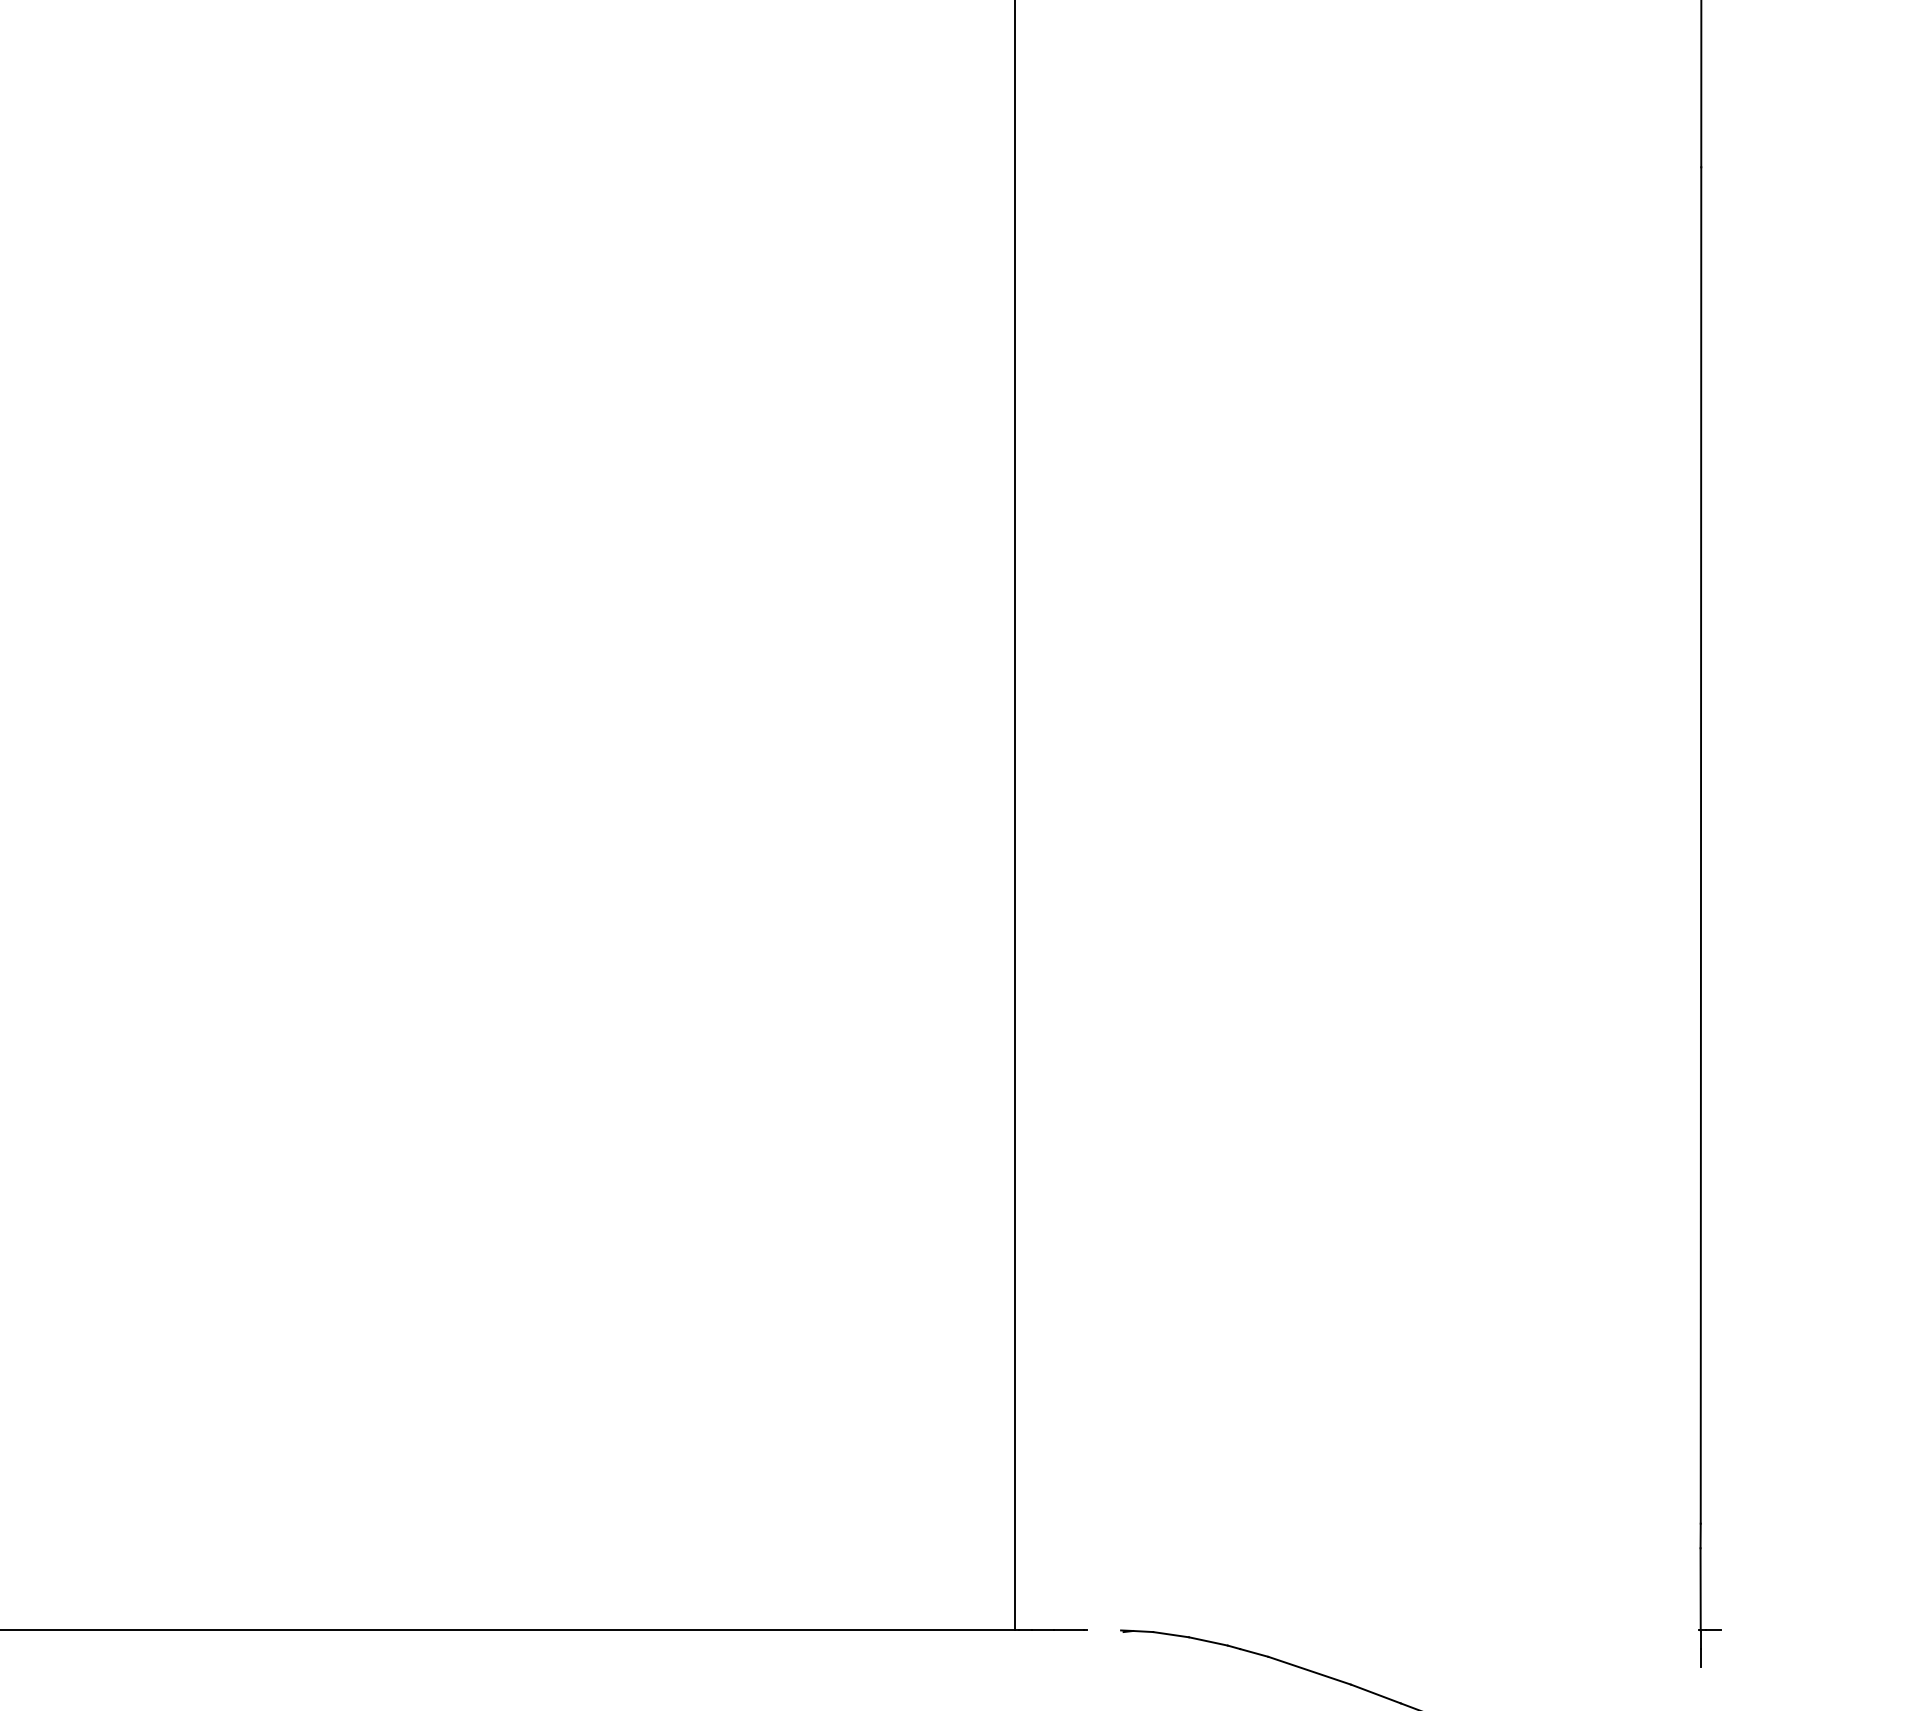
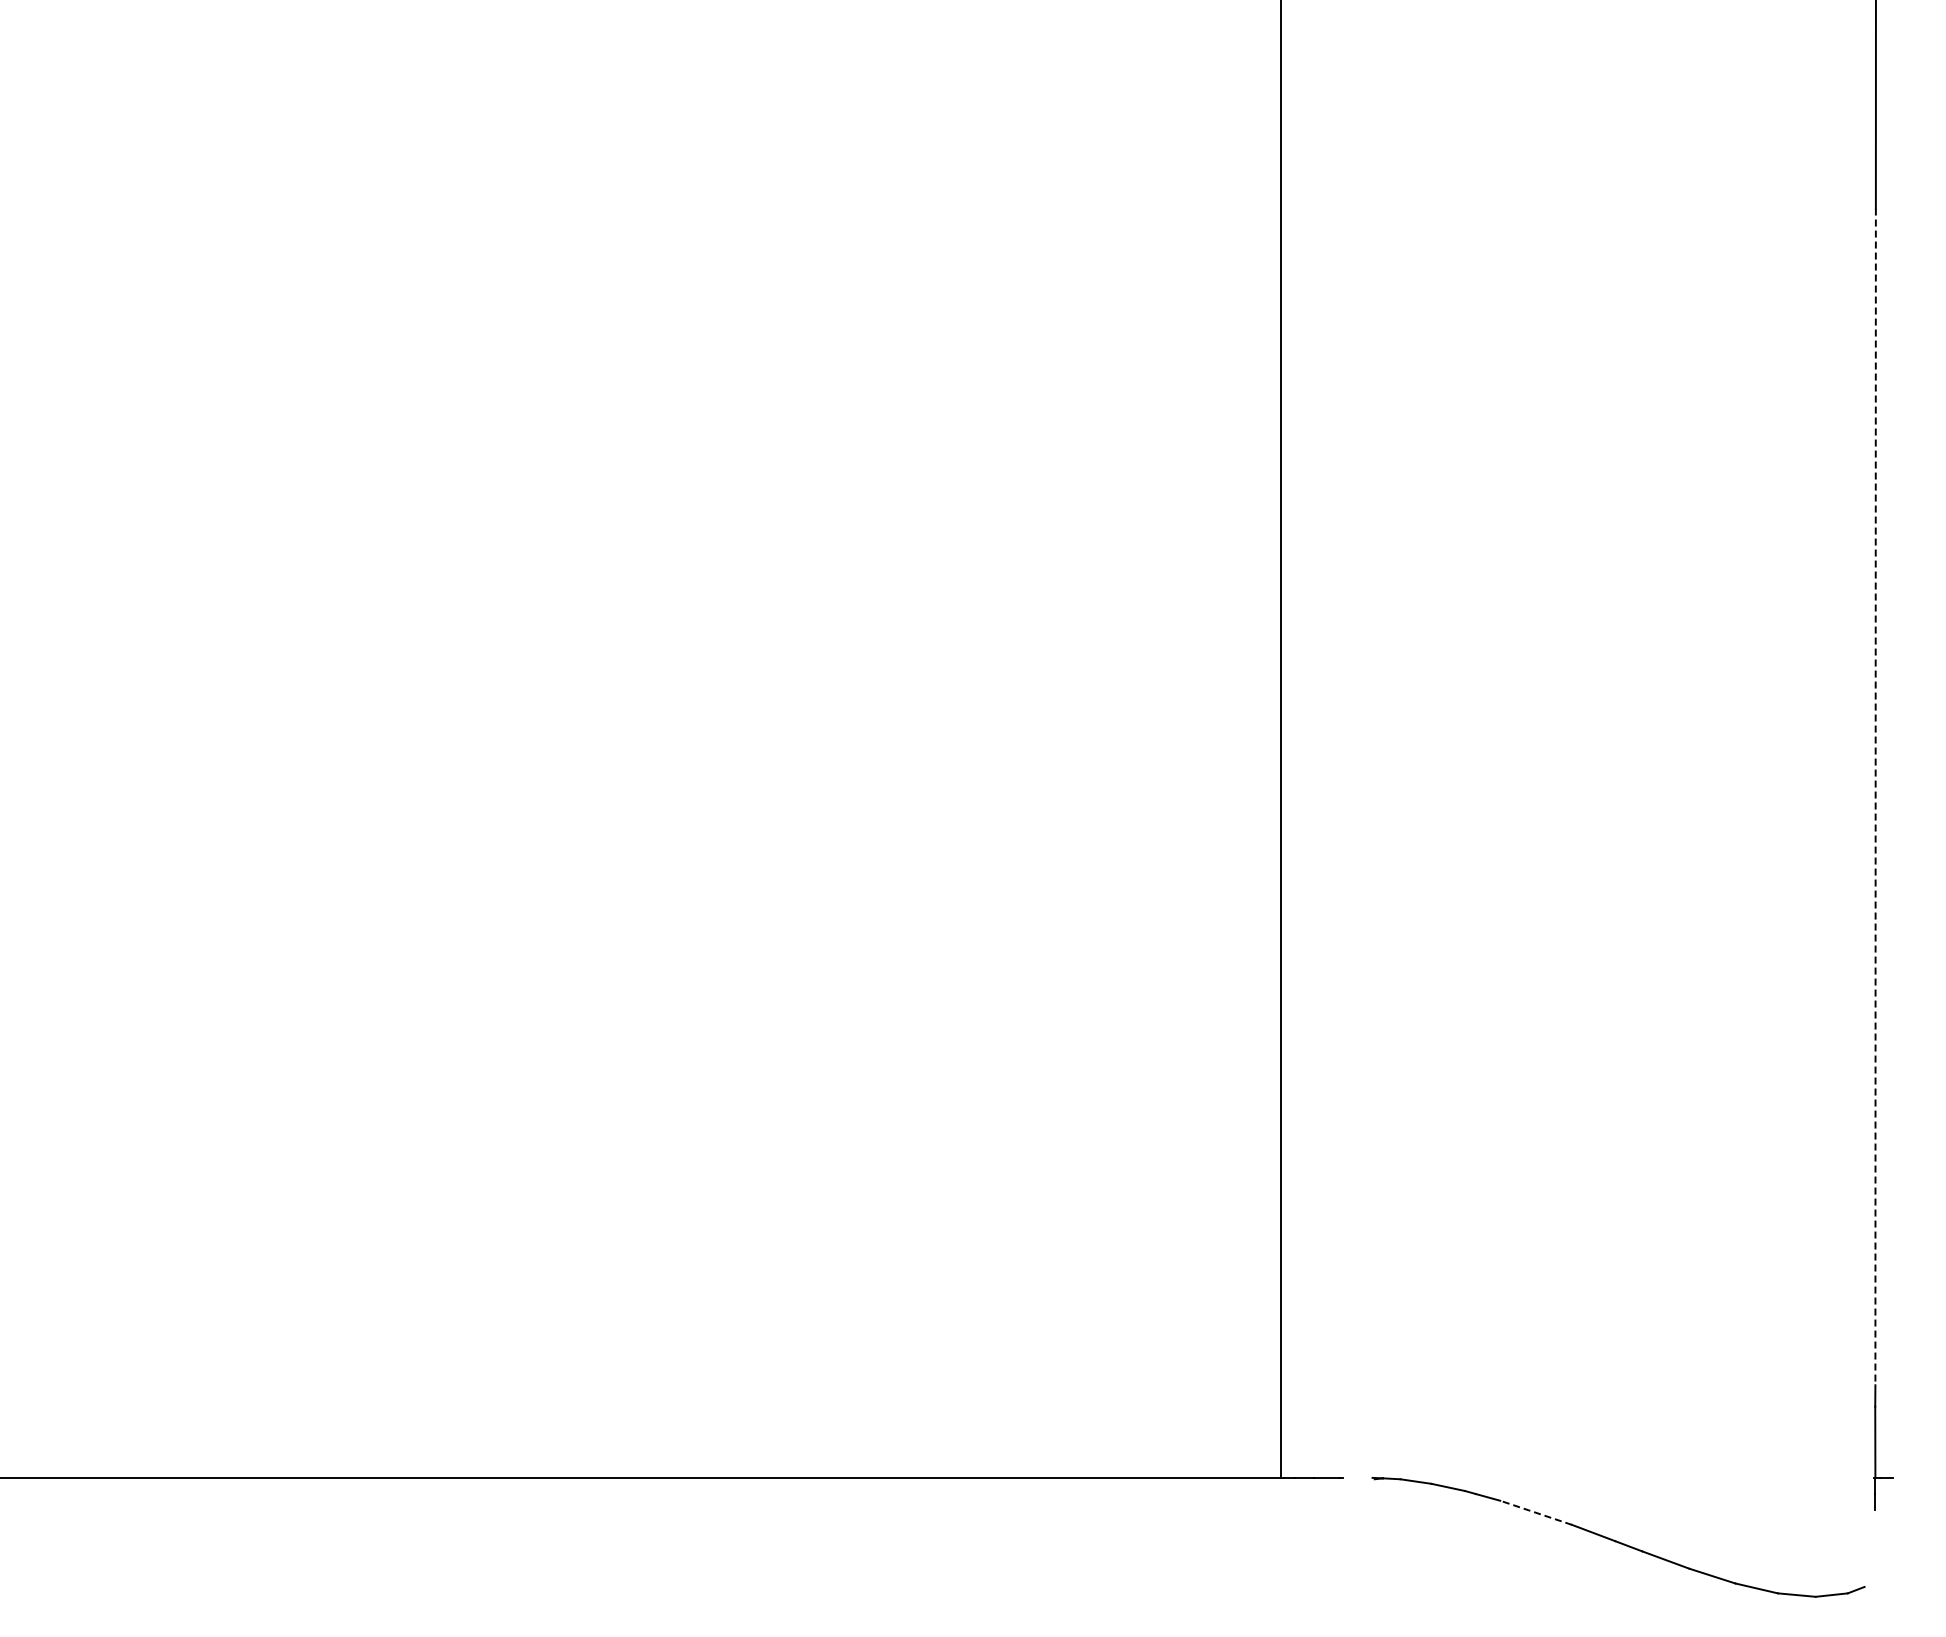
line: (1700, 846) -> (1875, 797), solid -> dashed
line: (1310, 1670) -> (1536, 1512), solid -> dashed

